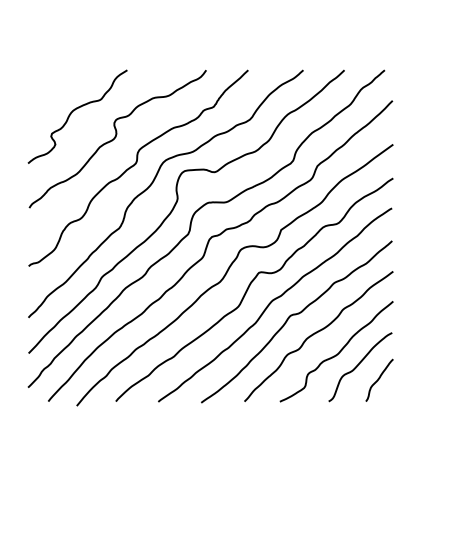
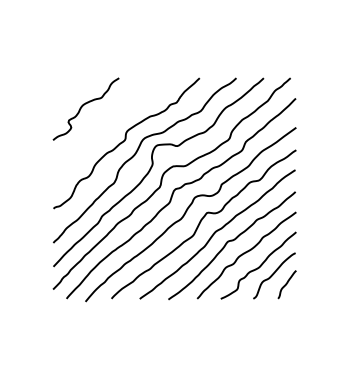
curve: (117, 136) -> (112, 122), removed

